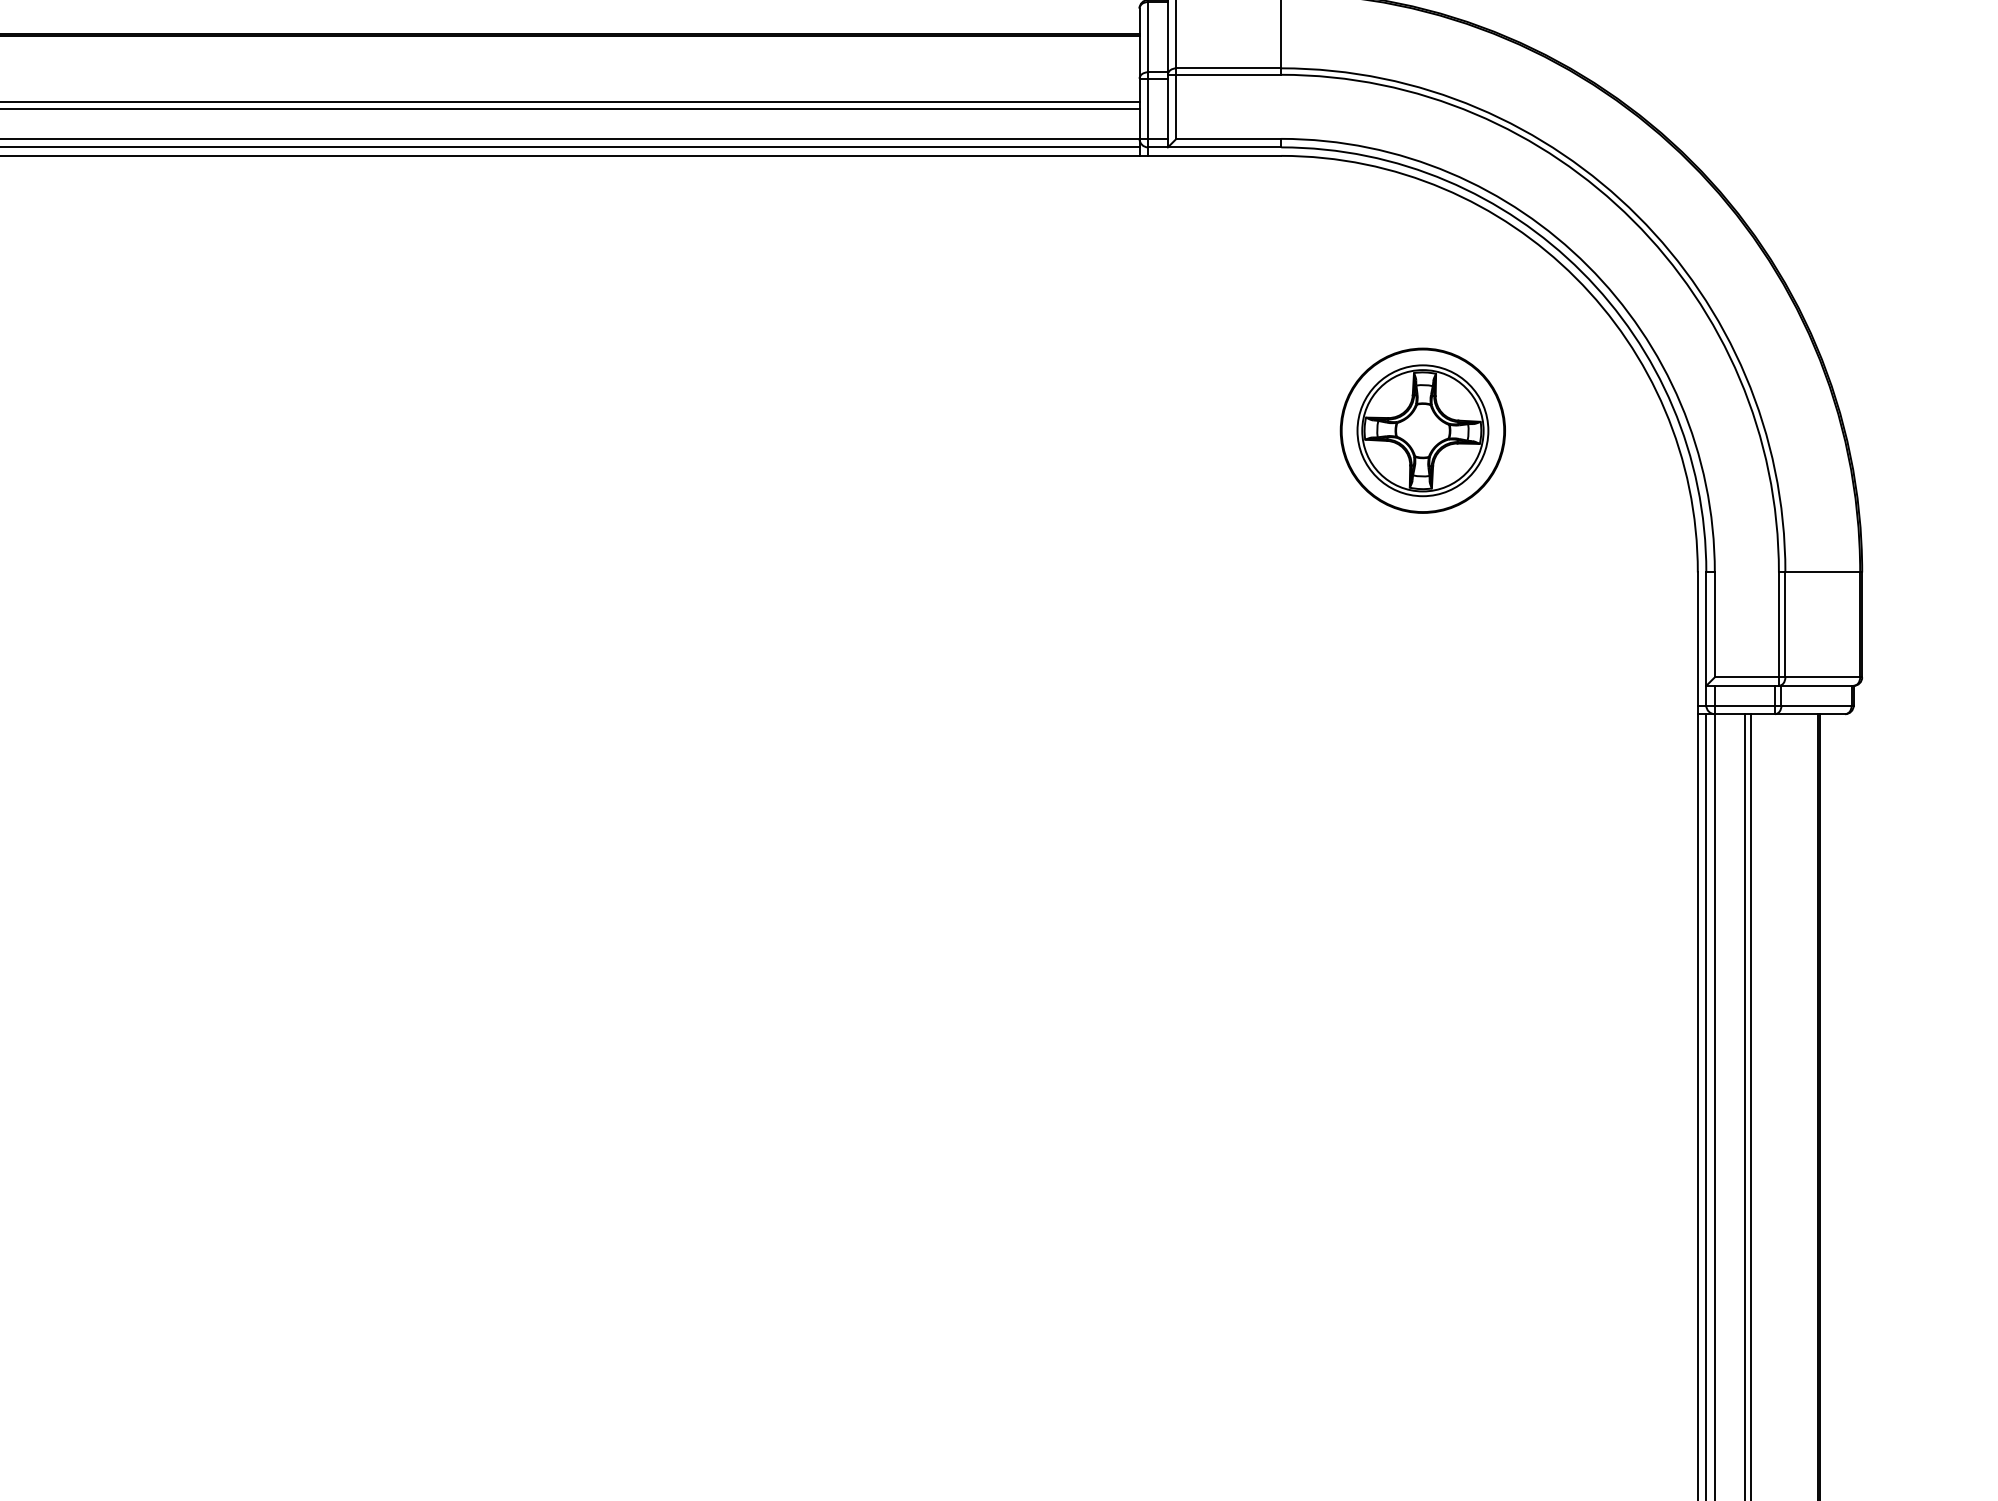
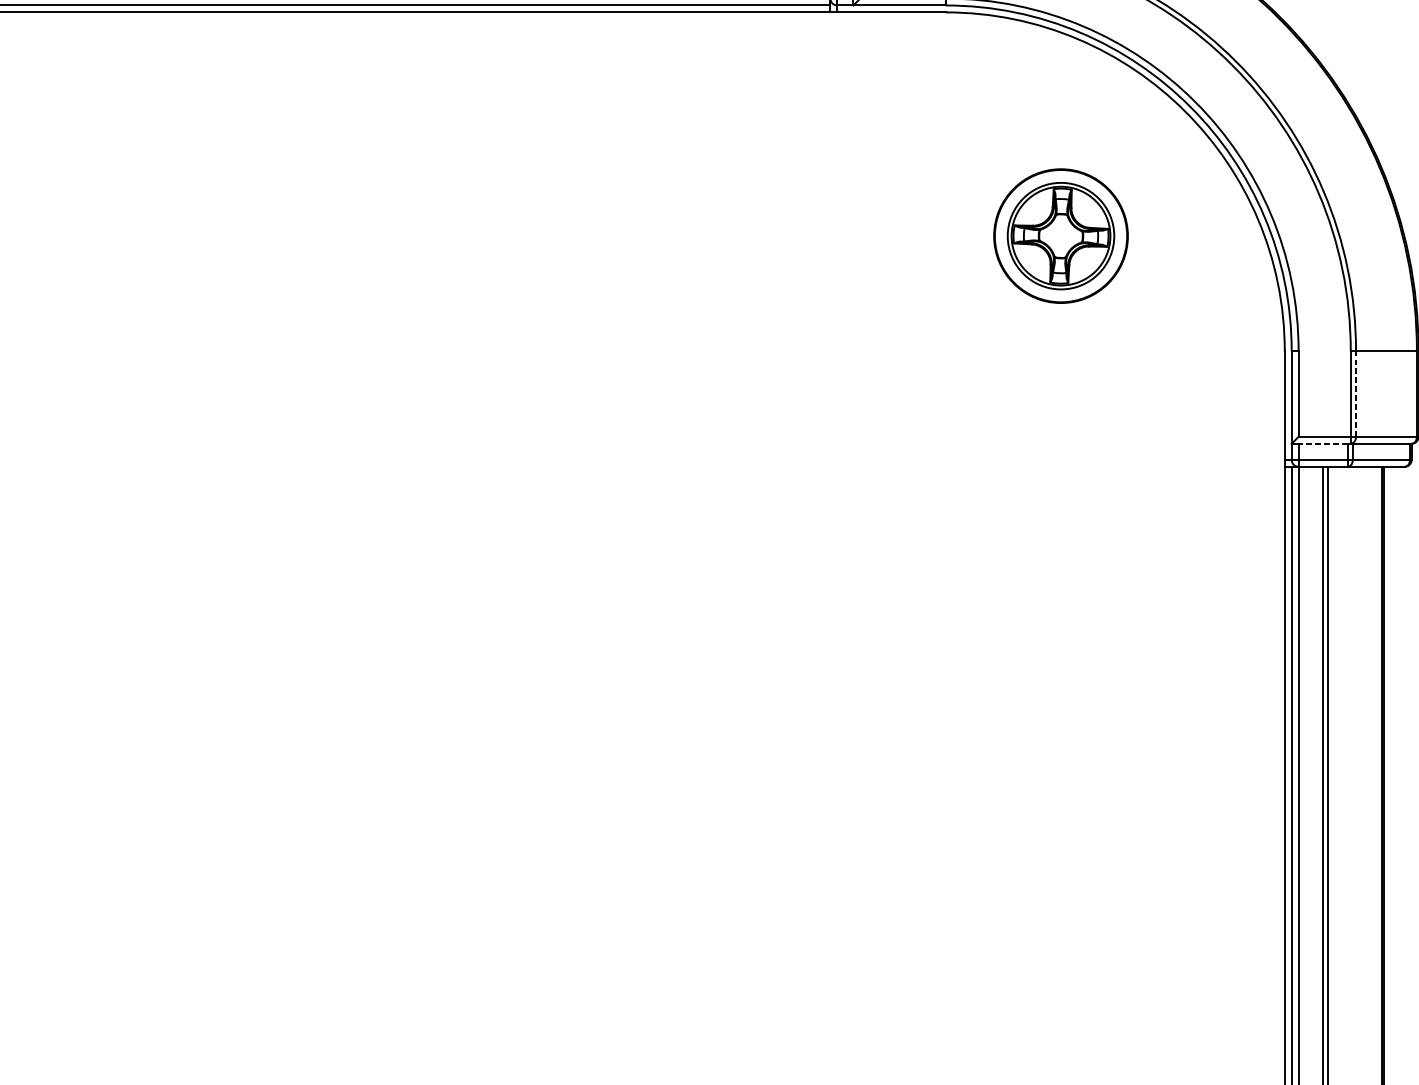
line: (1785, 624) -> (1356, 393), solid -> dashed
line: (1744, 685) -> (1322, 443), solid -> dashed

